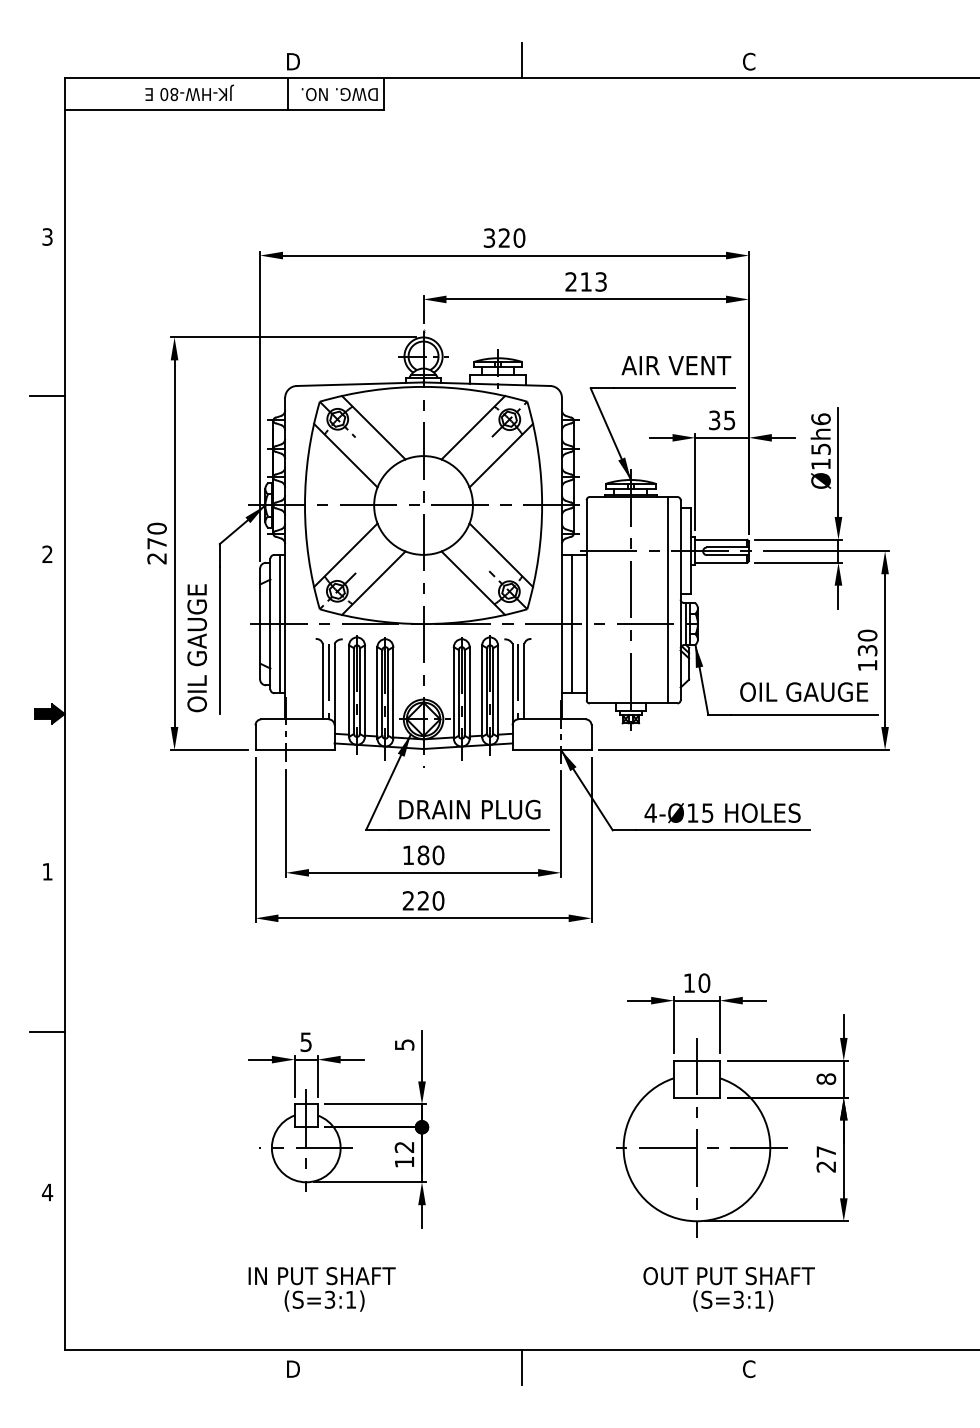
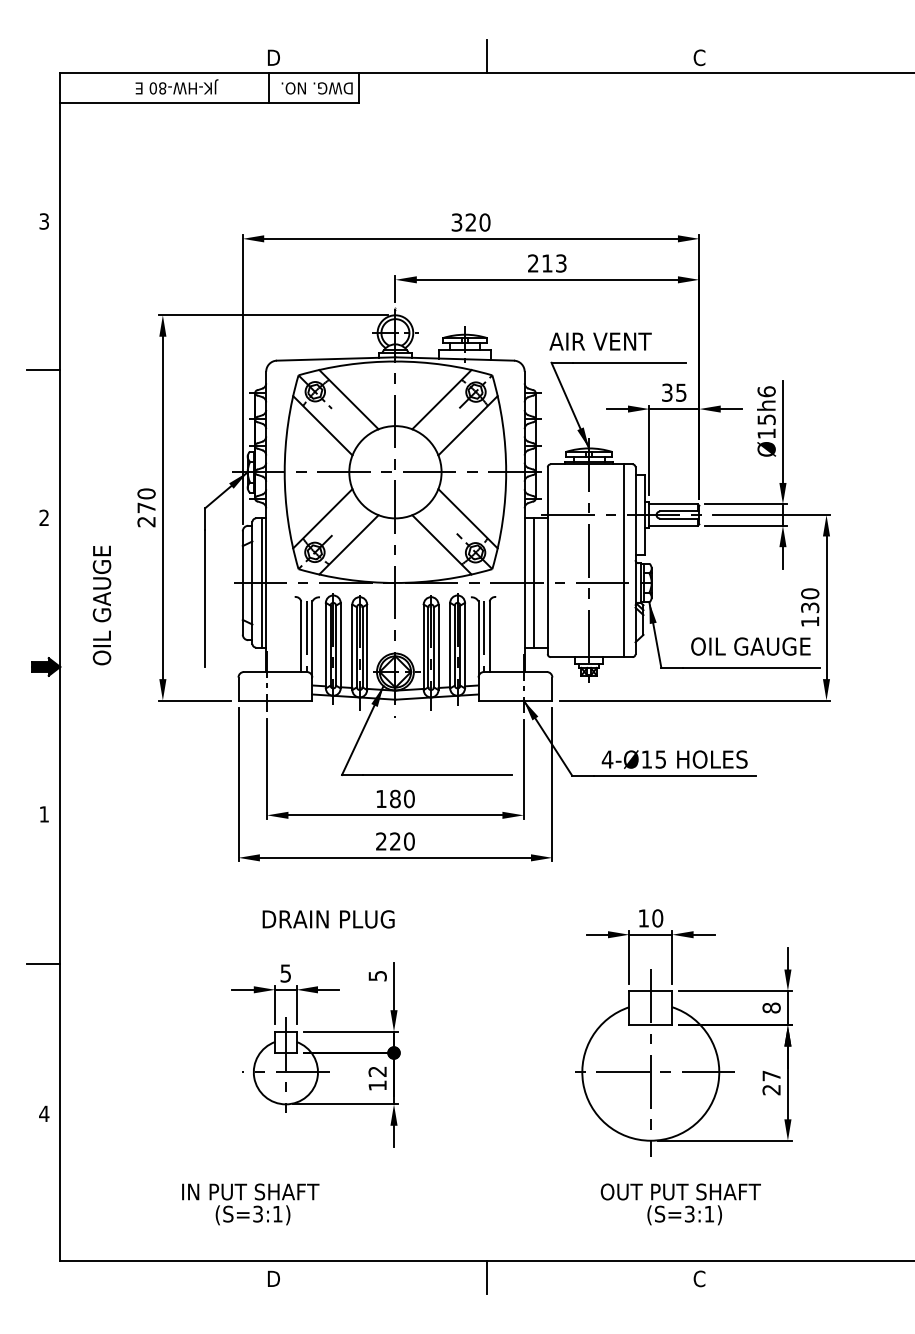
text: (676, 365) -> (600, 341), moved
text: (196, 648) -> (101, 605), moved
text: (469, 809) -> (328, 919), moved
text: (321, 1289) -> (250, 1204), moved

